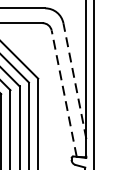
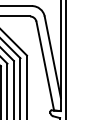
line: (74, 81) -> (52, 57), dashed -> solid
line: (64, 92) -> (45, 65), dashed -> solid

